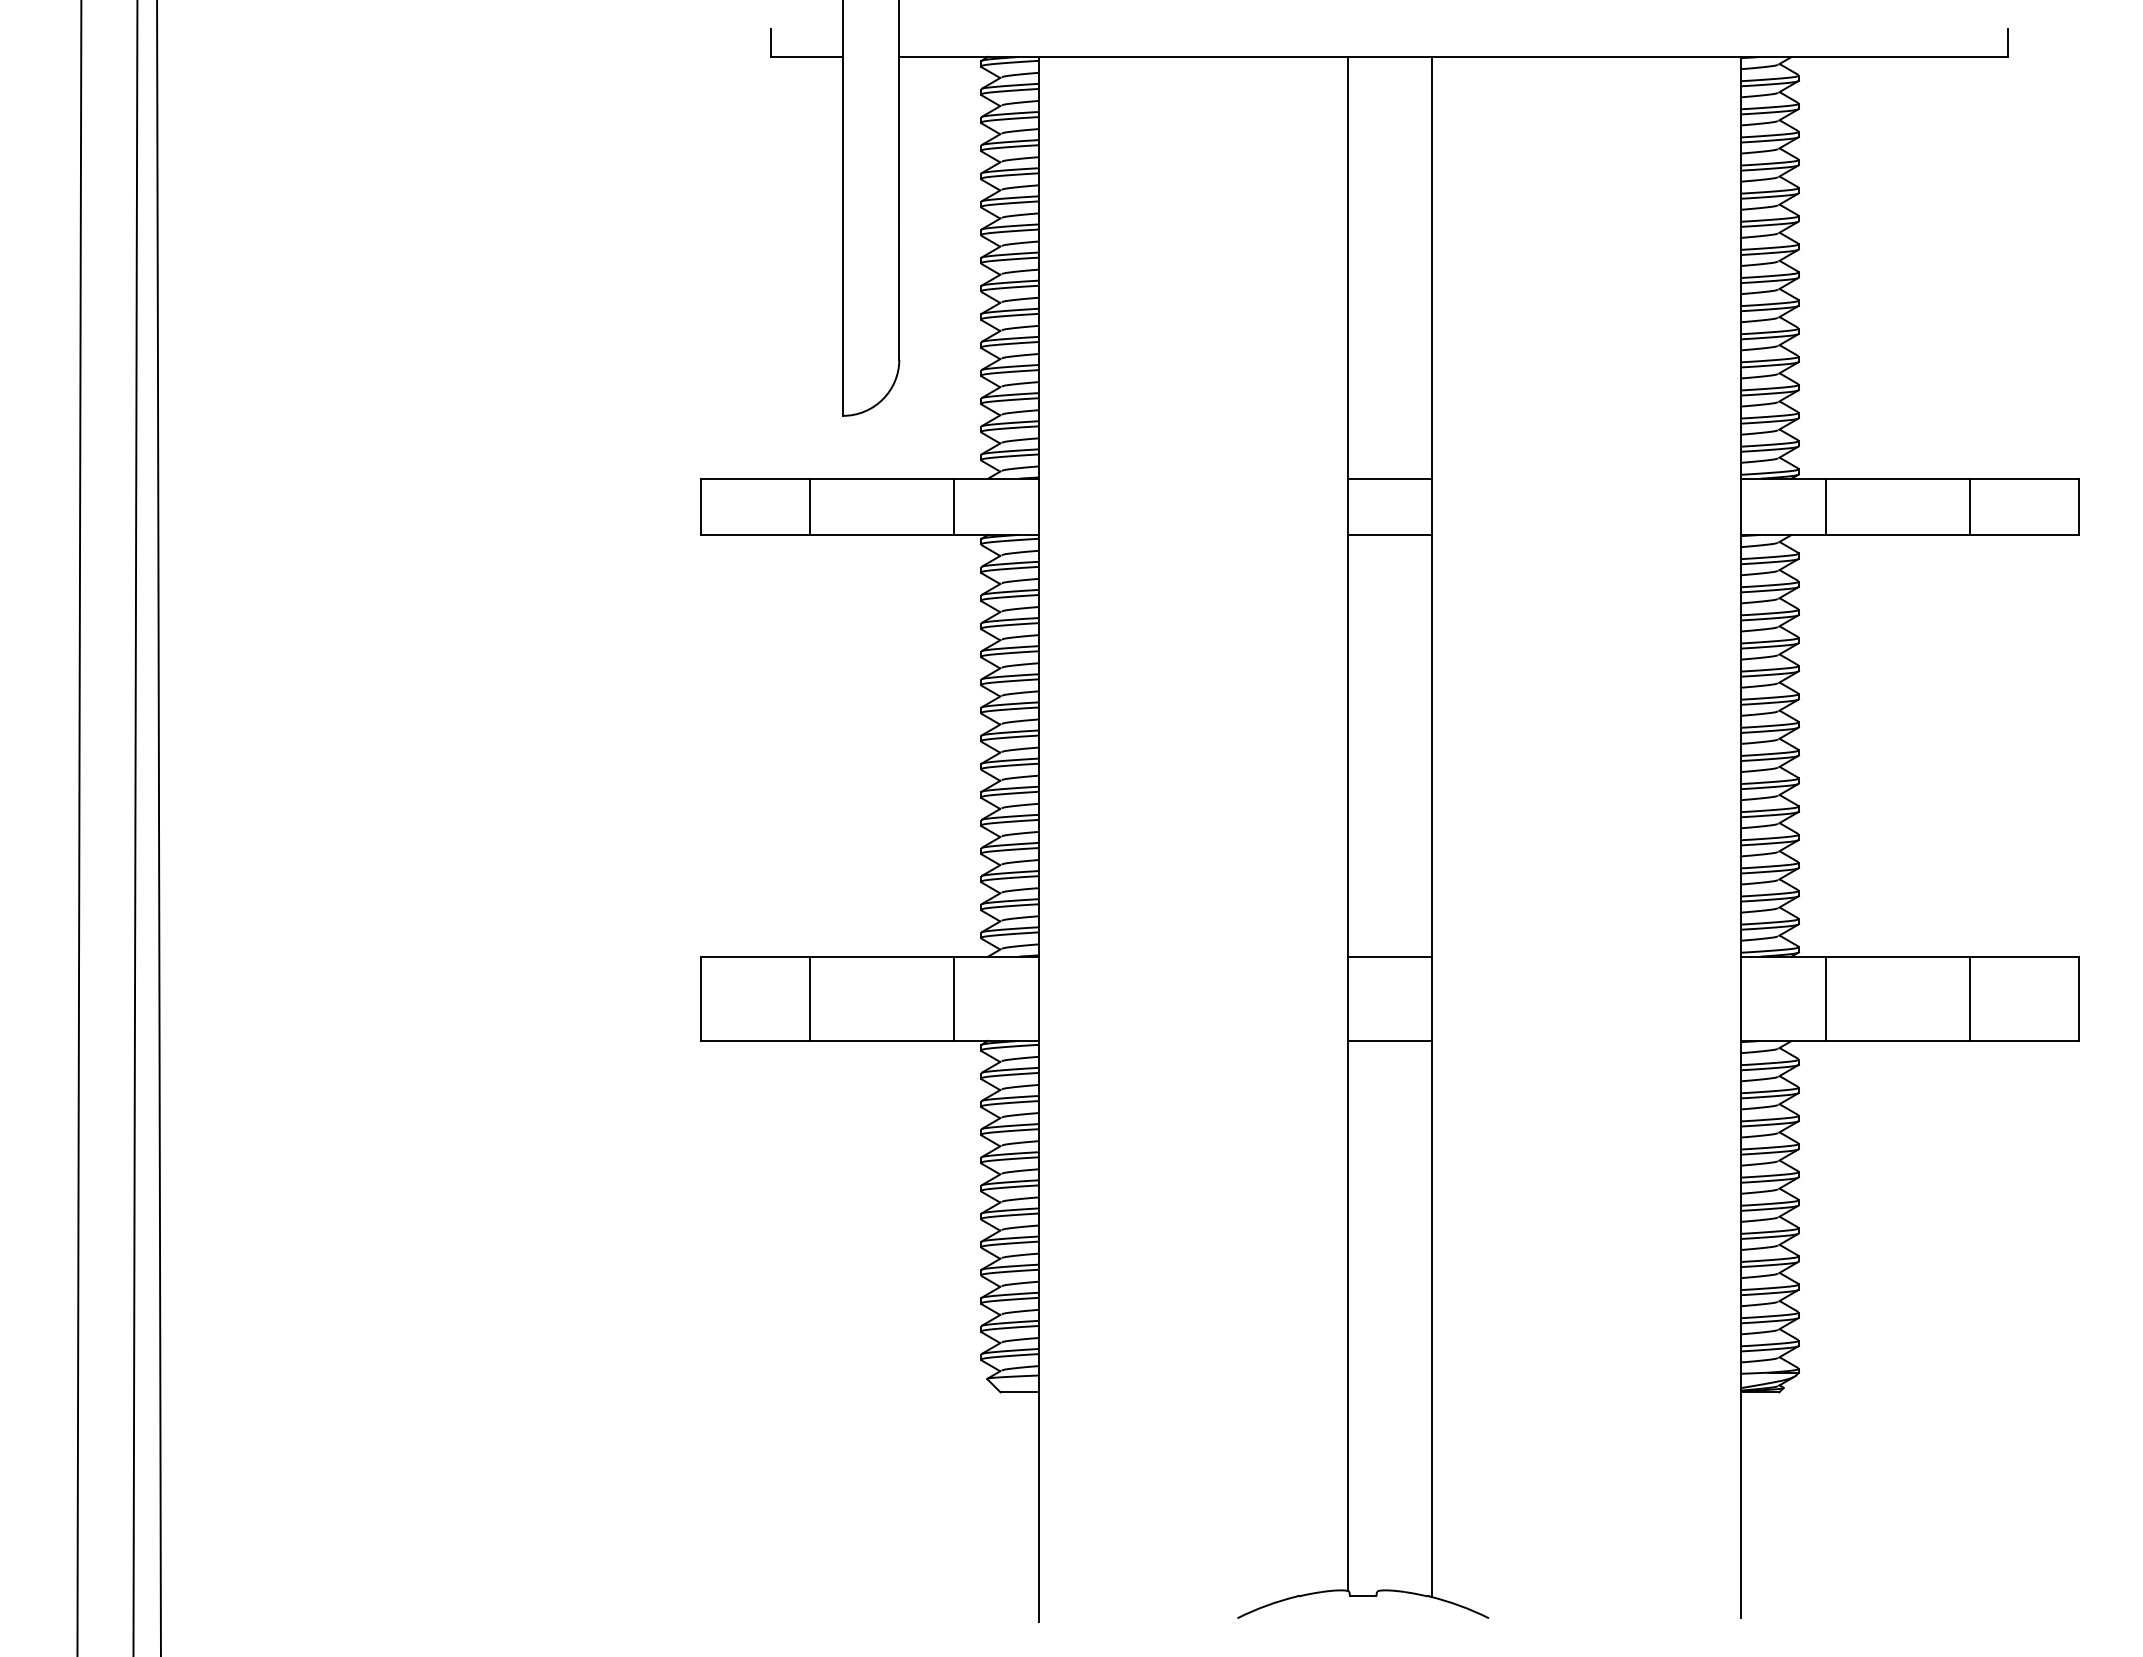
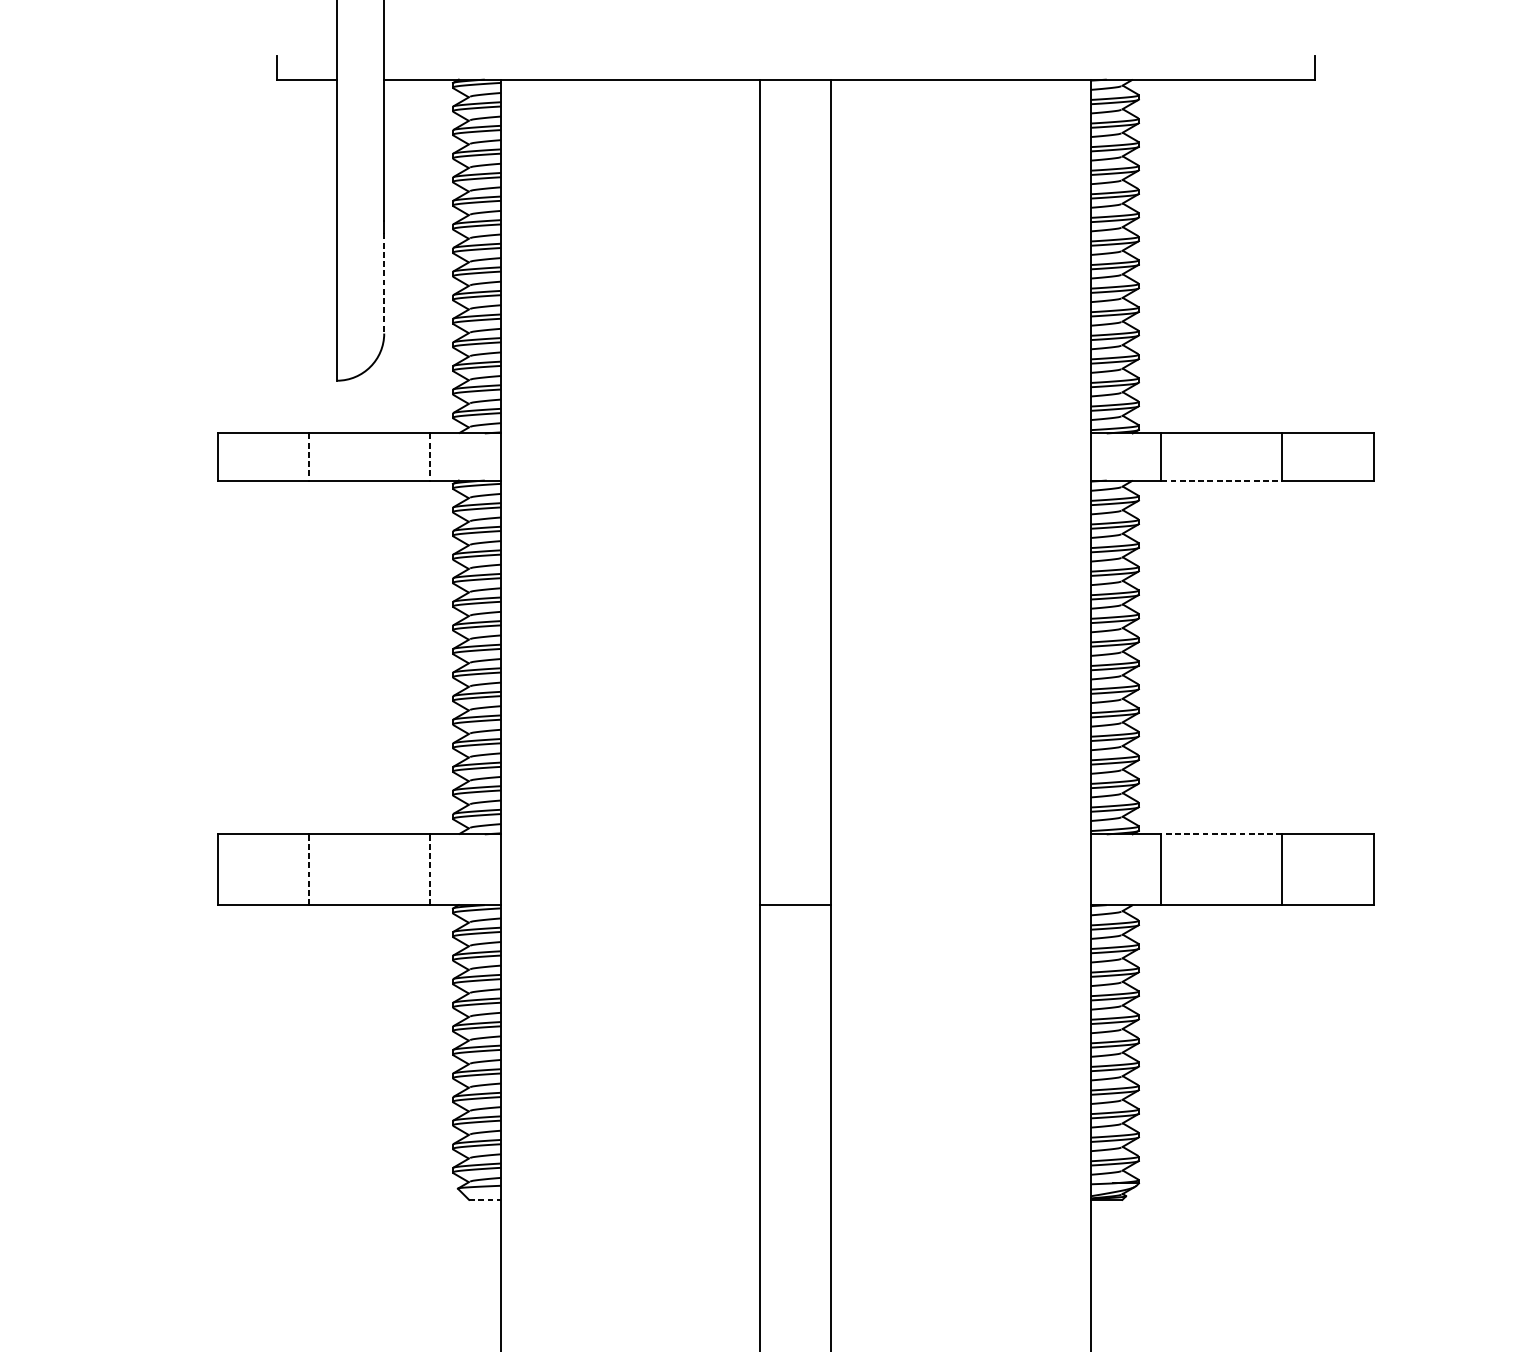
line: (899, 299) -> (384, 283), solid -> dashed
line: (1389, 478) -> (795, 433), removed
line: (809, 507) -> (308, 457), solid -> dashed
line: (954, 507) -> (430, 457), solid -> dashed
line: (1389, 534) -> (795, 480), removed
line: (1898, 534) -> (1222, 480), solid -> dashed
line: (1389, 956) -> (795, 834), removed
line: (1897, 956) -> (1221, 834), solid -> dashed
line: (809, 998) -> (308, 869), solid -> dashed
line: (954, 998) -> (430, 869), solid -> dashed
line: (1019, 1392) -> (485, 1200), solid -> dashed

